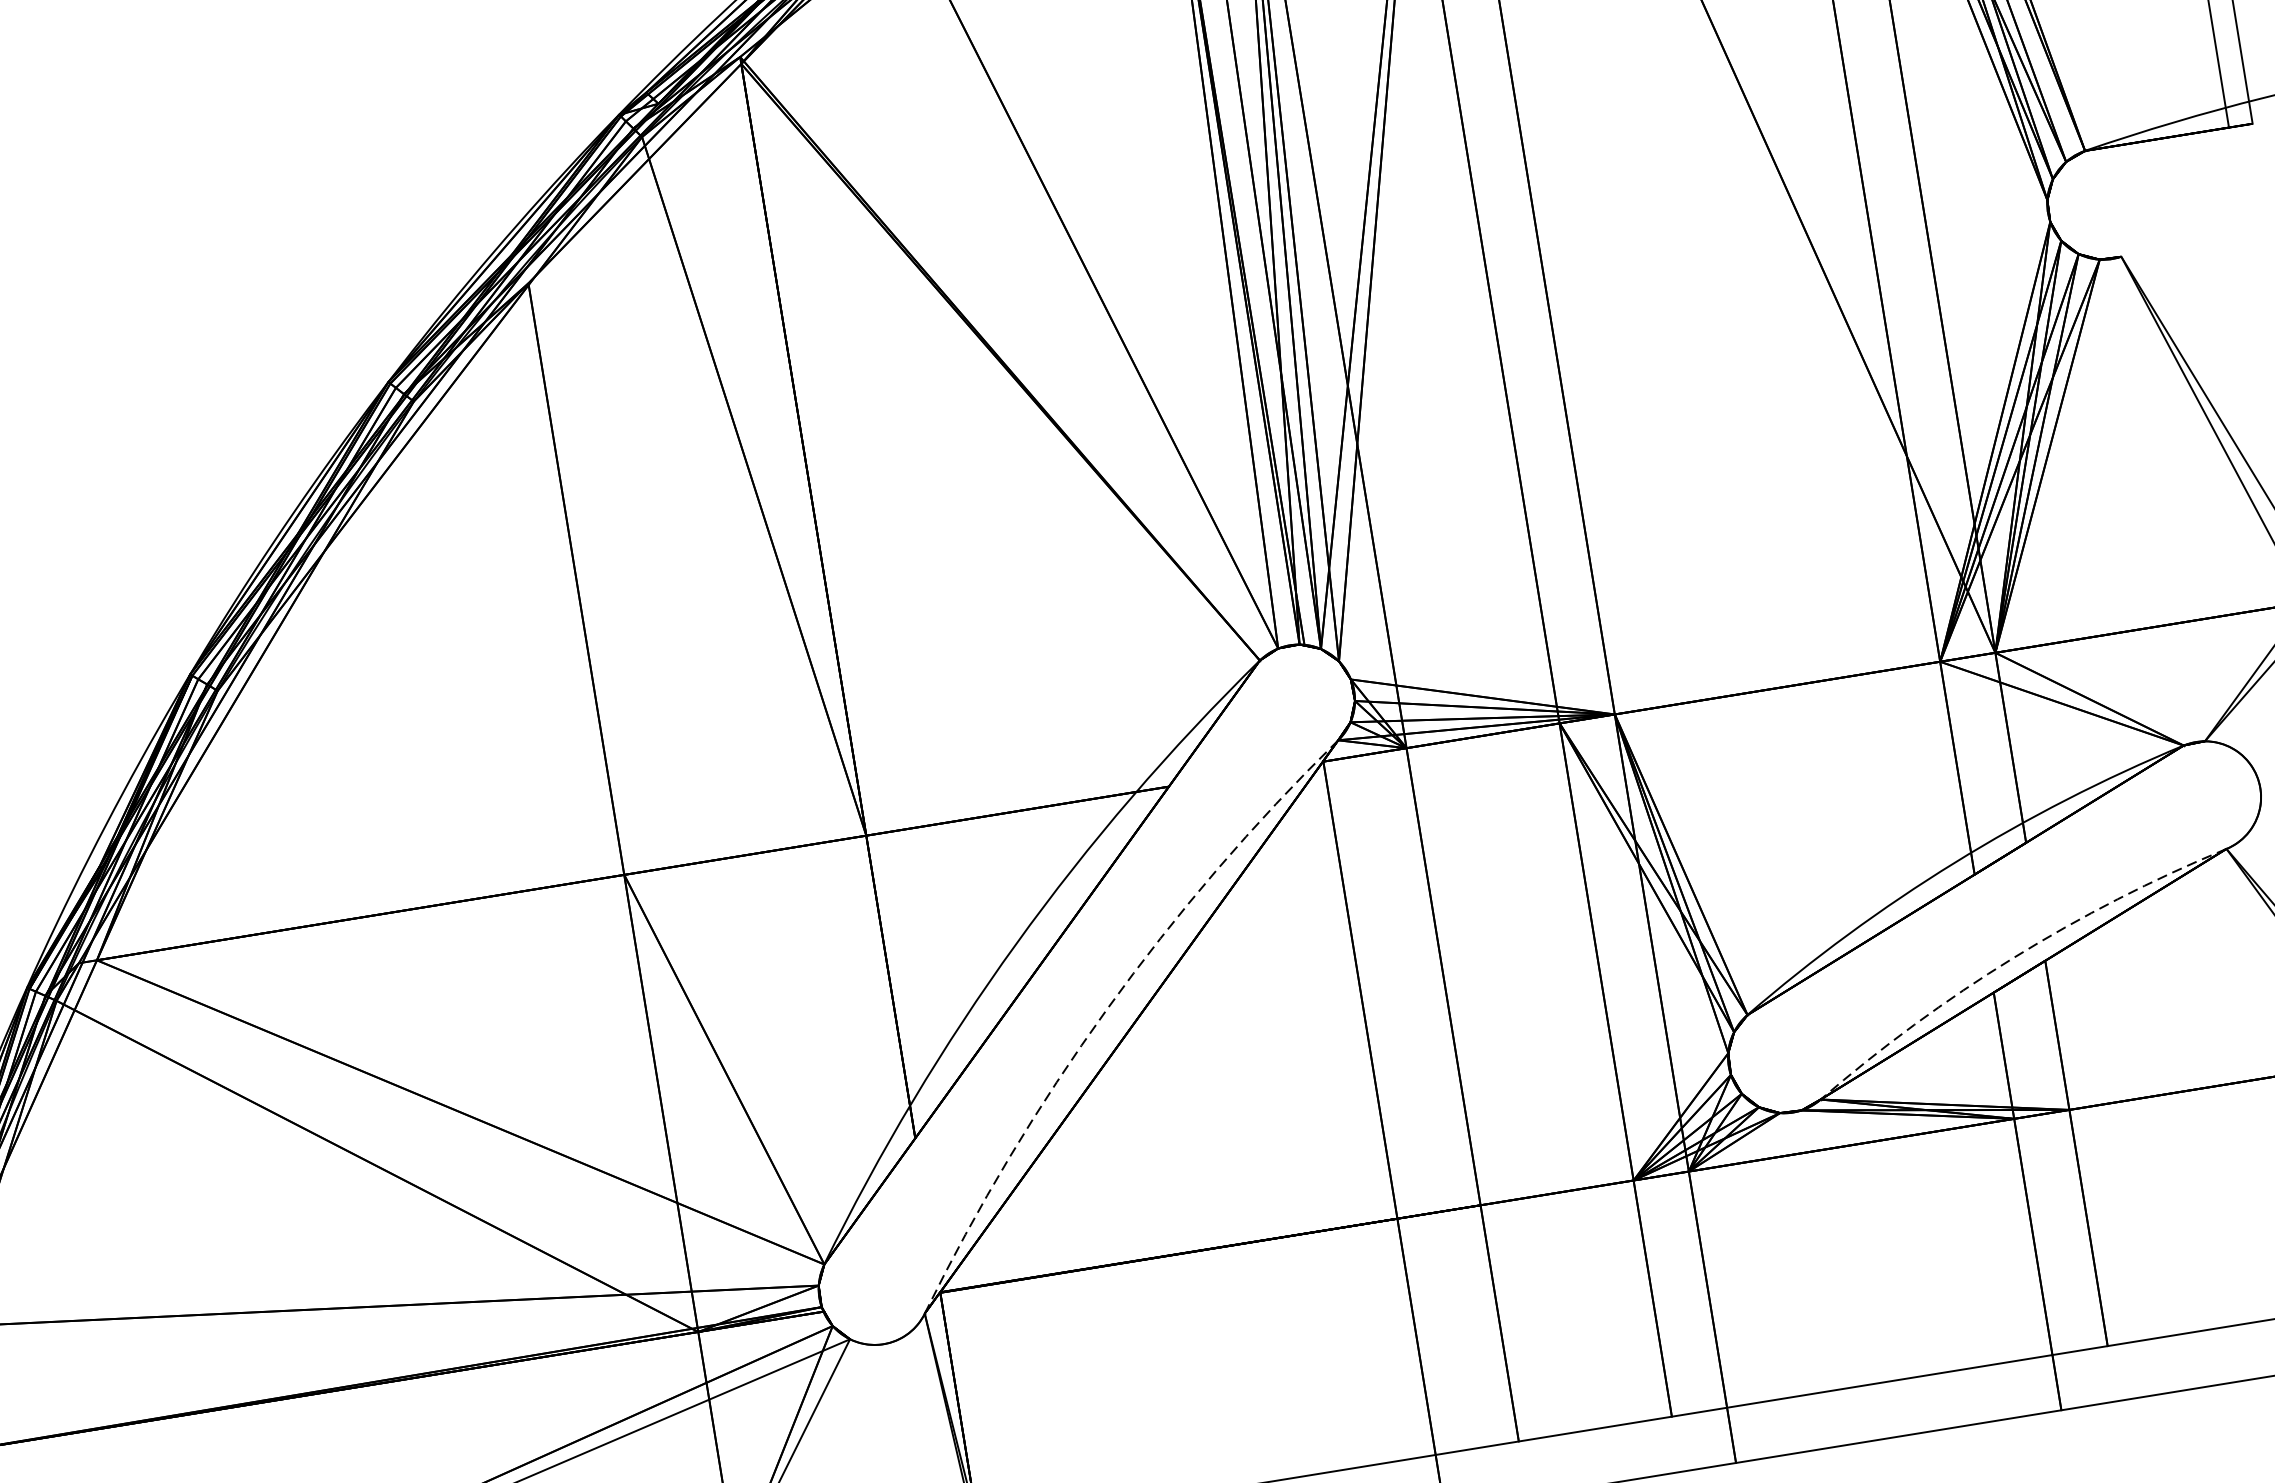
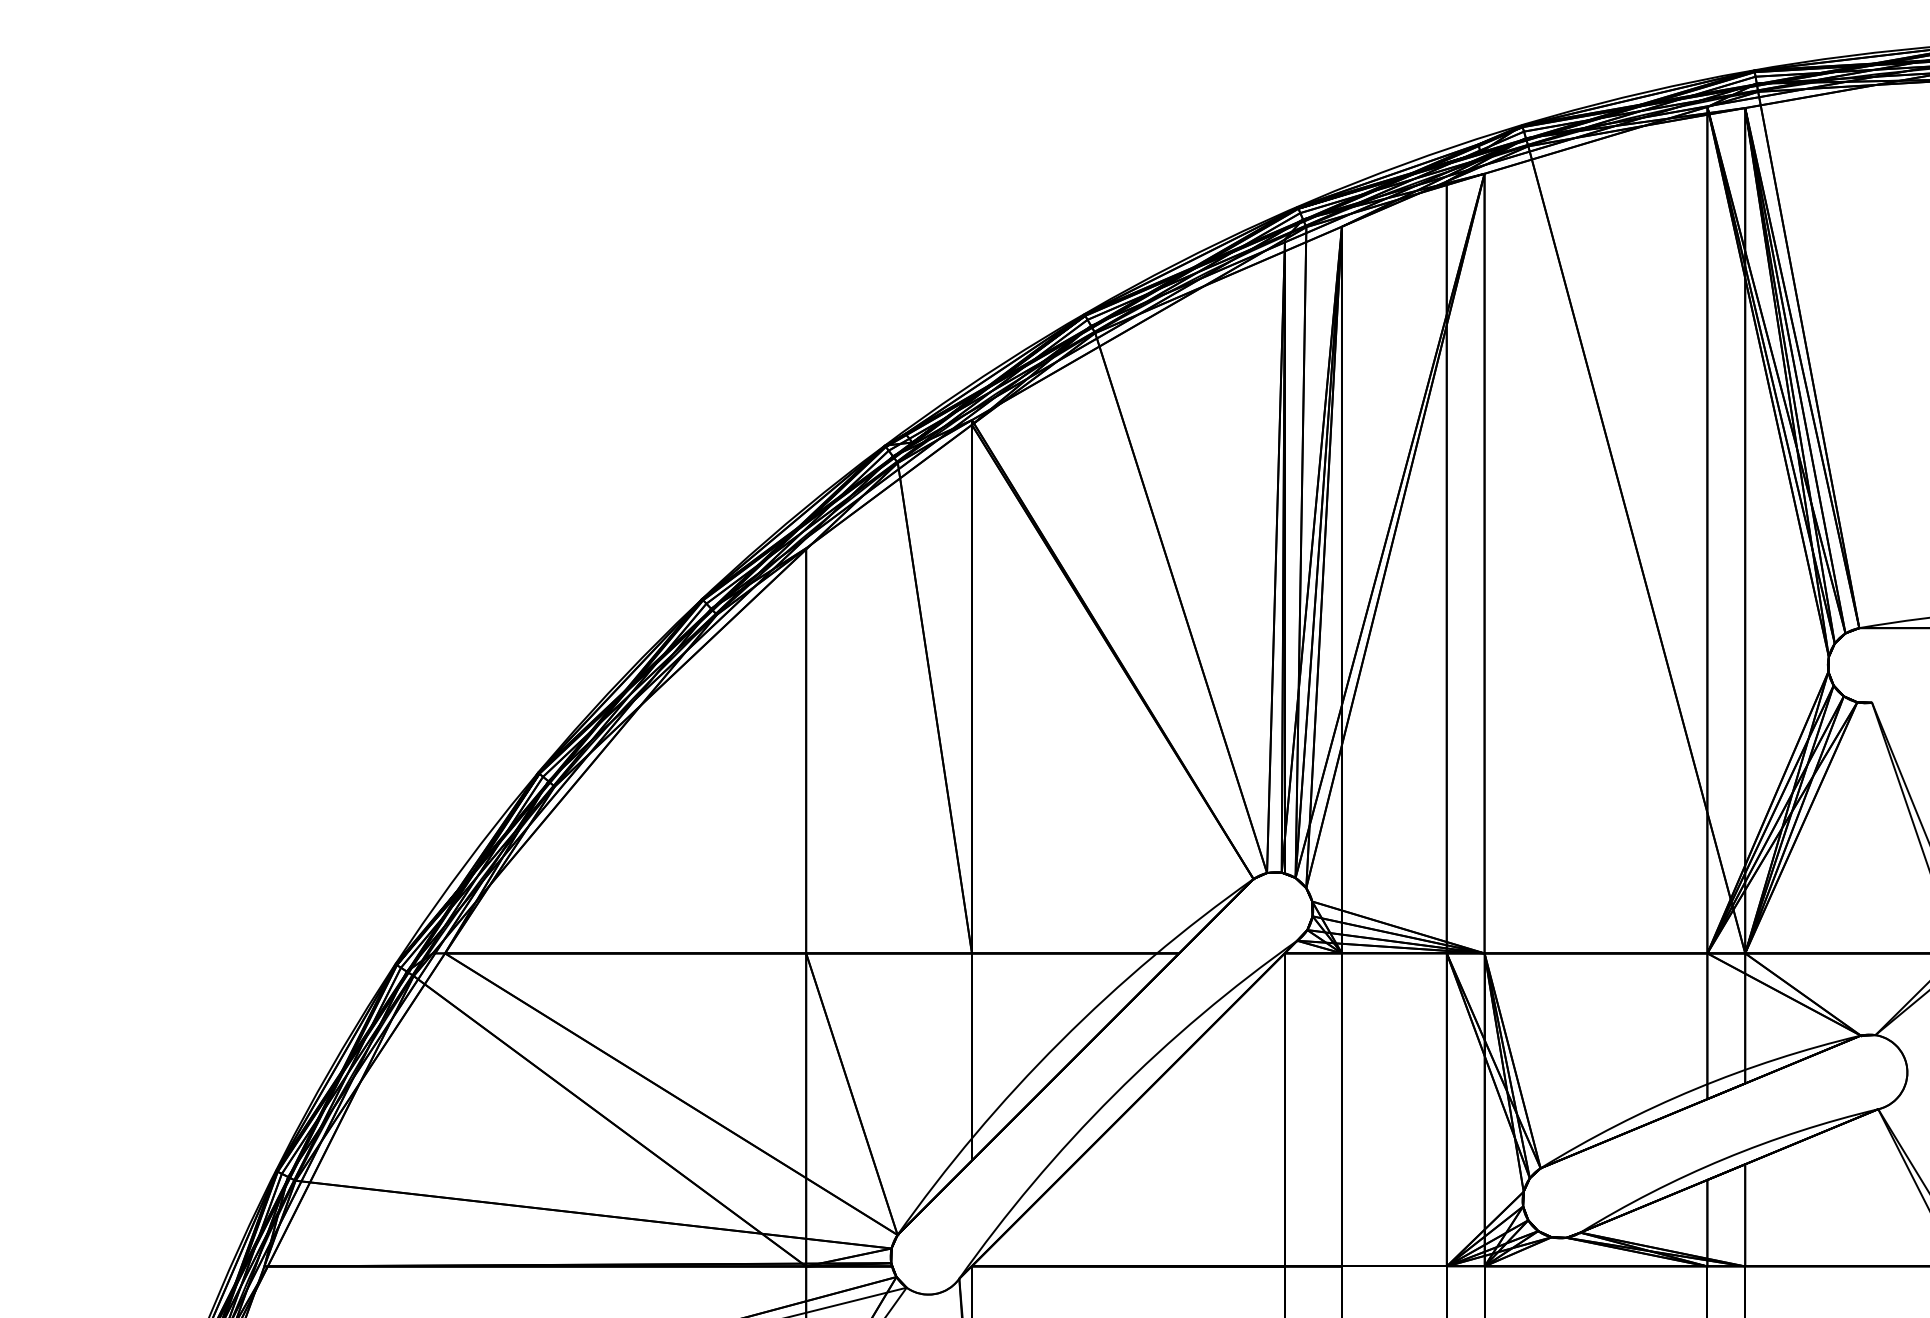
arc: (2013, 958) -> (1724, 1159), dashed -> solid
arc: (1106, 1009) -> (1113, 1095), dashed -> solid

